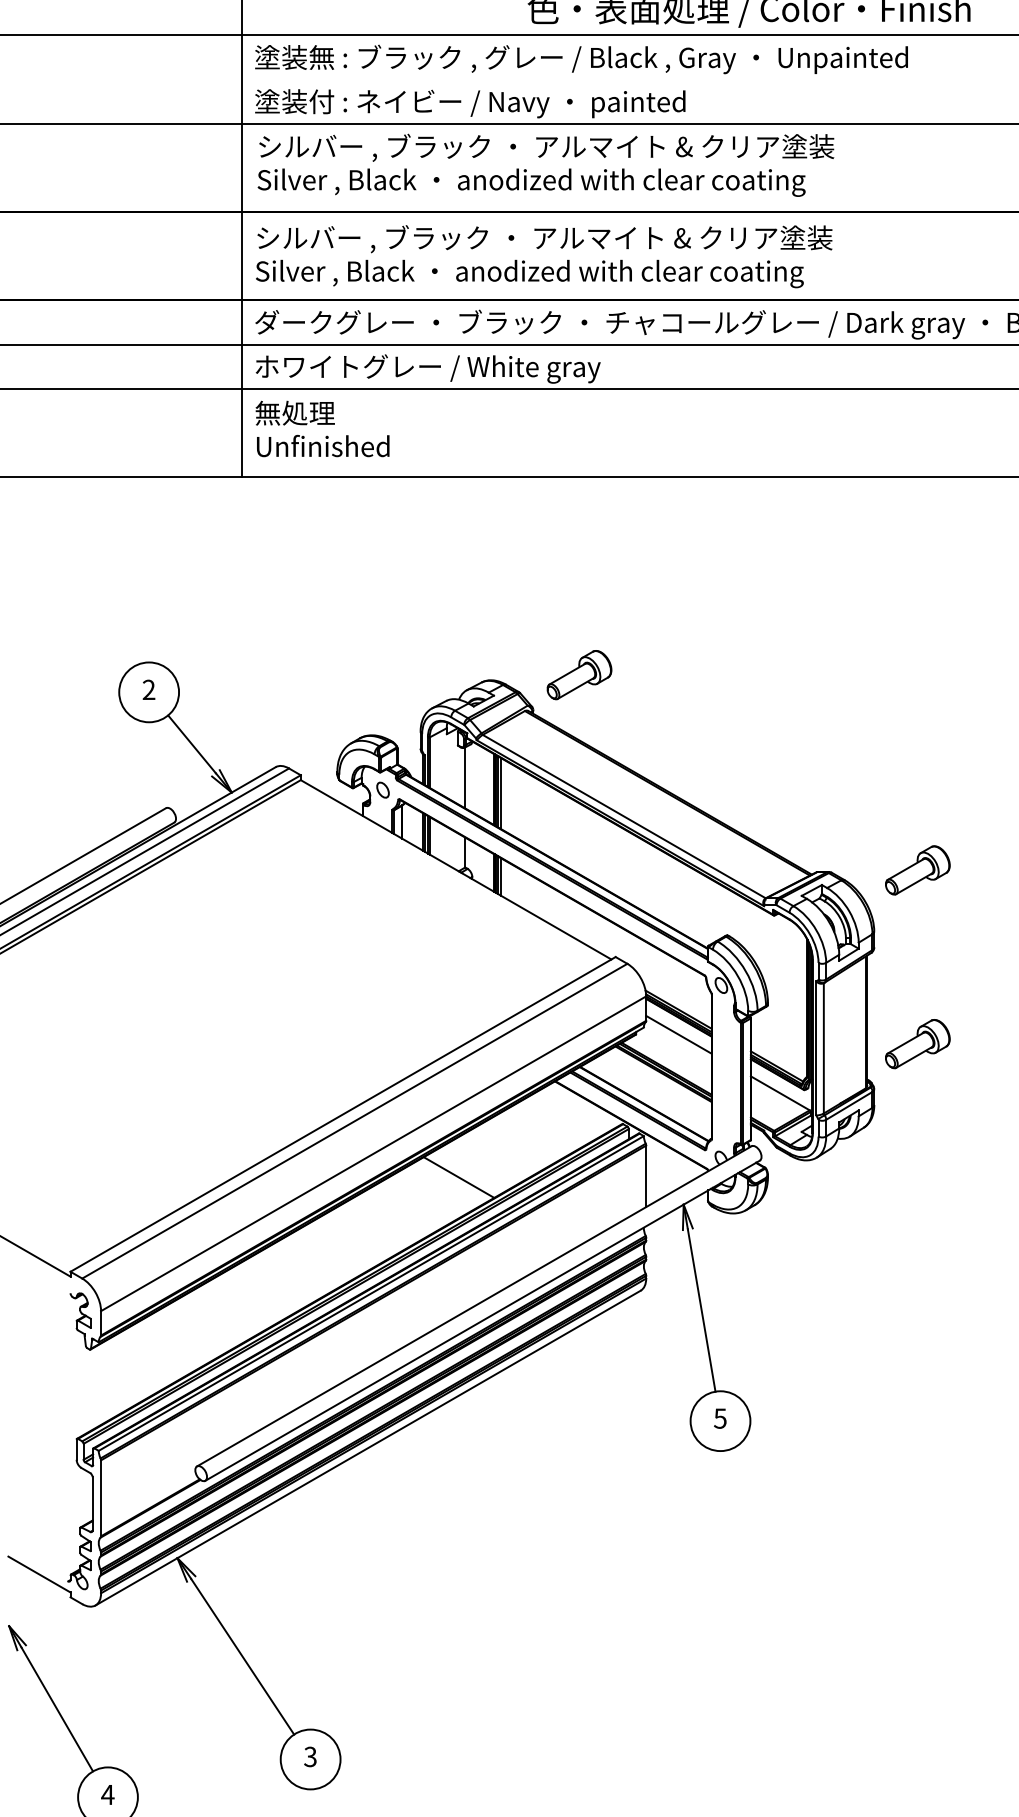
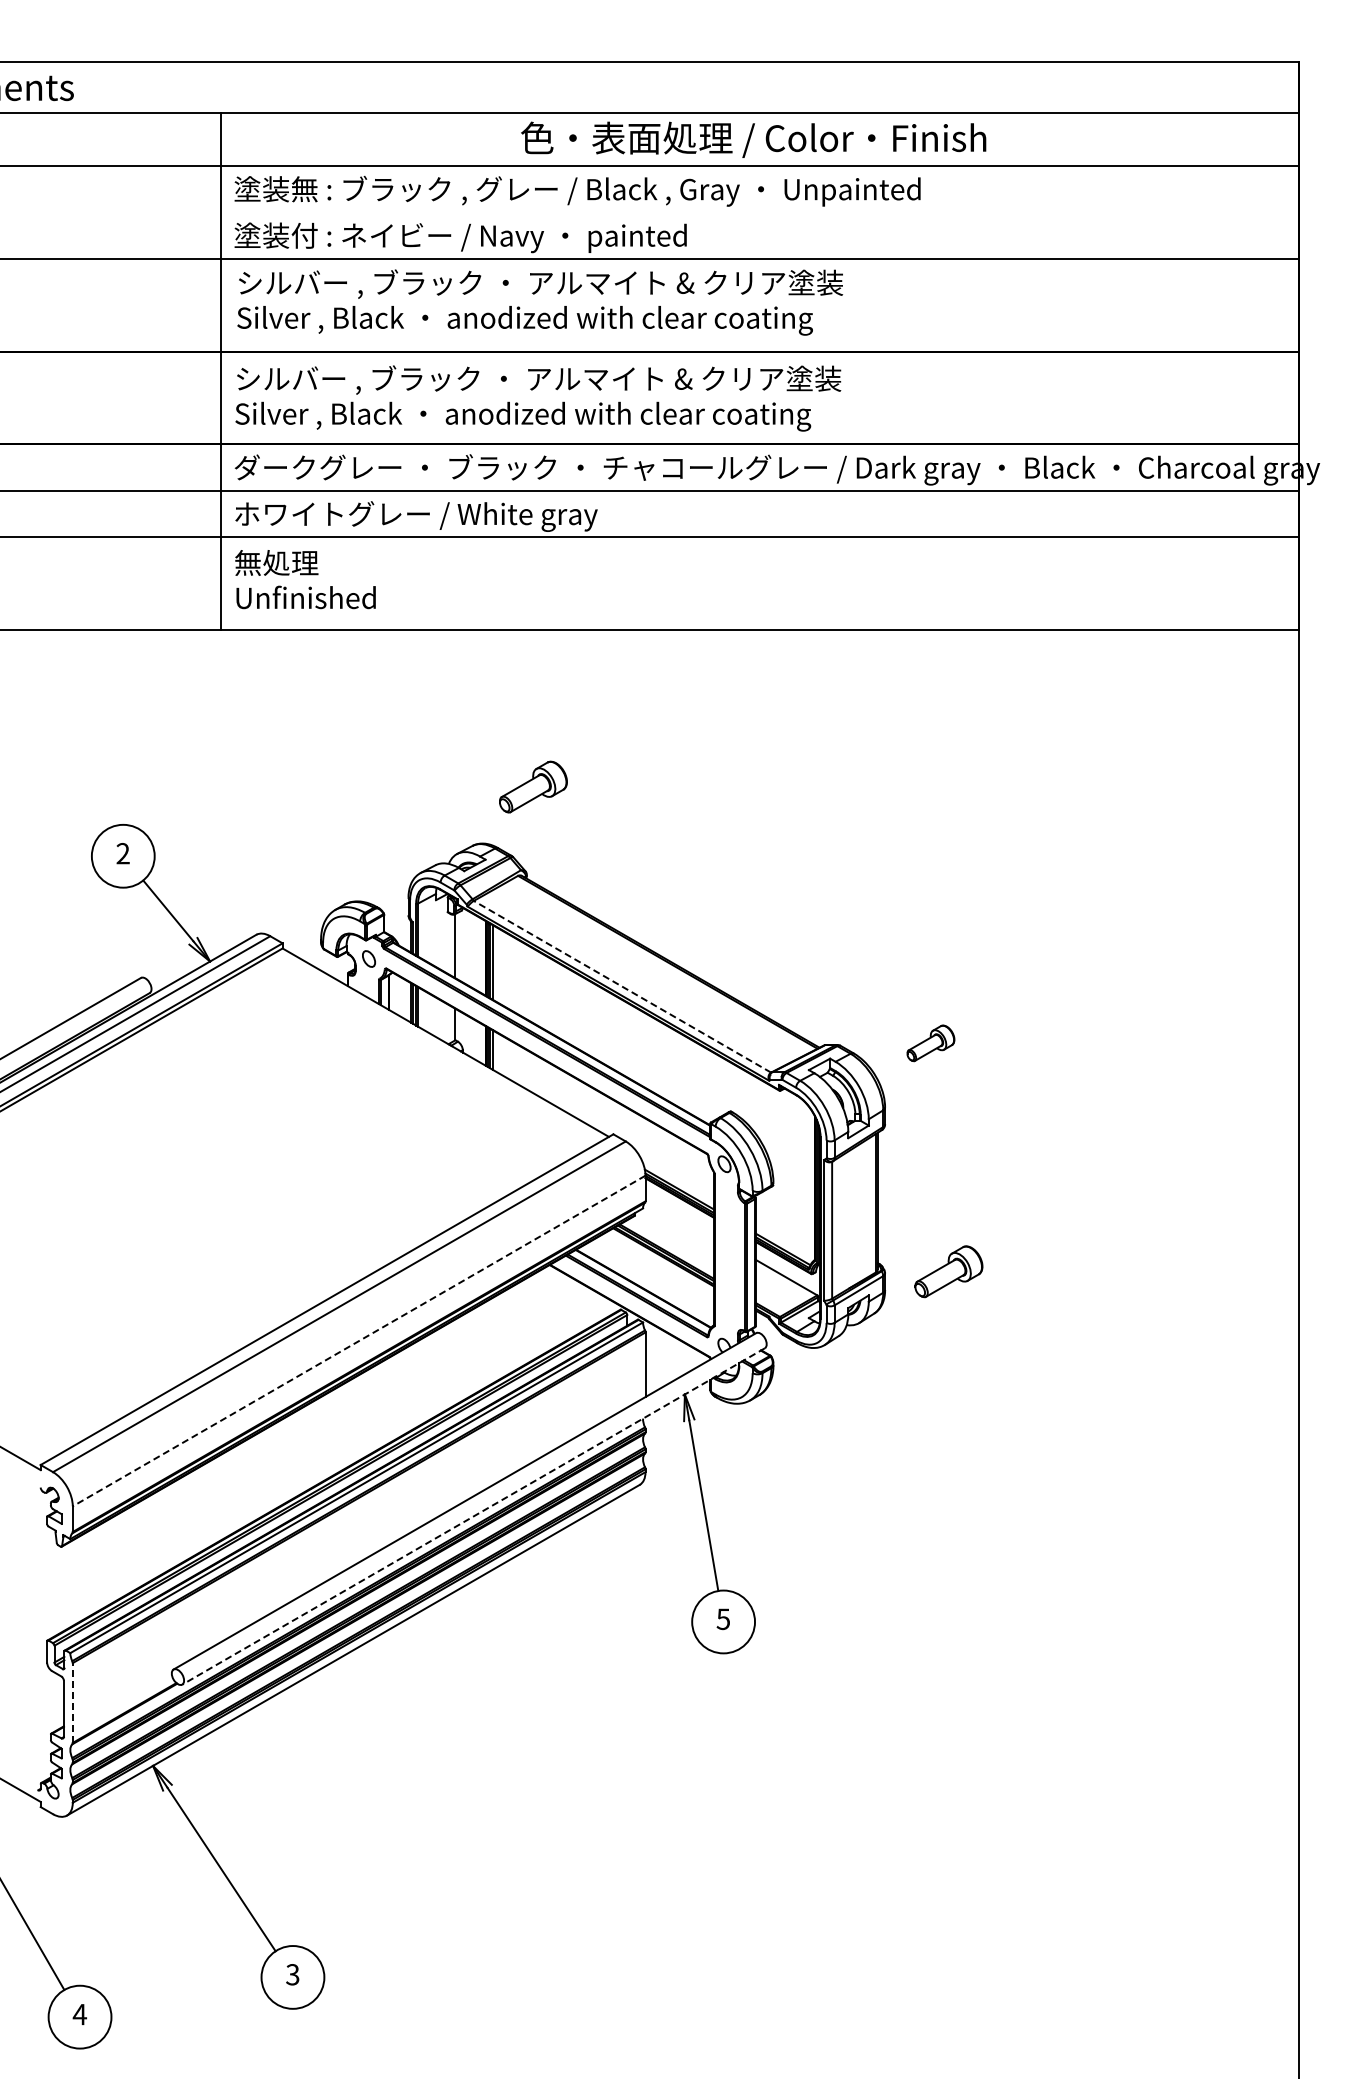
part: (579, 674) -> (533, 786), moved
line: (624, 816) -> (622, 986), solid -> dashed
part: (917, 870) -> (930, 1043), size x0.7
line: (678, 1034) -> (679, 1215), removed
part: (917, 1043) -> (948, 1271), moved
line: (373, 1154) -> (359, 1341), solid -> dashed
line: (458, 1177) -> (448, 1365), removed
line: (482, 1320) -> (473, 1516), solid -> dashed
line: (100, 1498) -> (72, 1703), solid -> dashed

